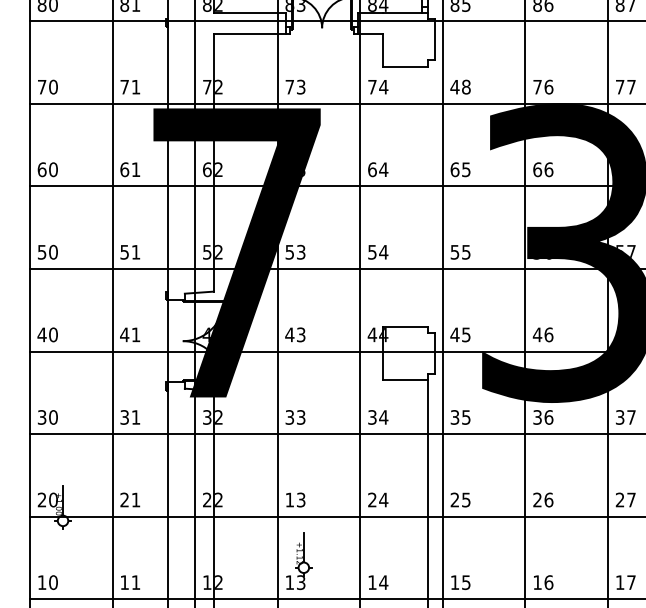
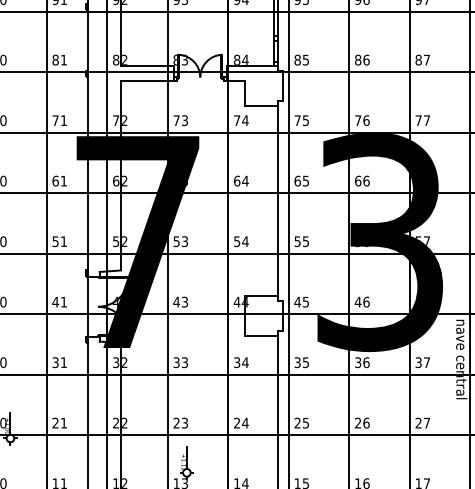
text: (460, 86) -> (301, 120), 48 -> 75
line: (428, 196) -> (278, 200), added
text: (289, 499) -> (176, 422), 13 -> 23

